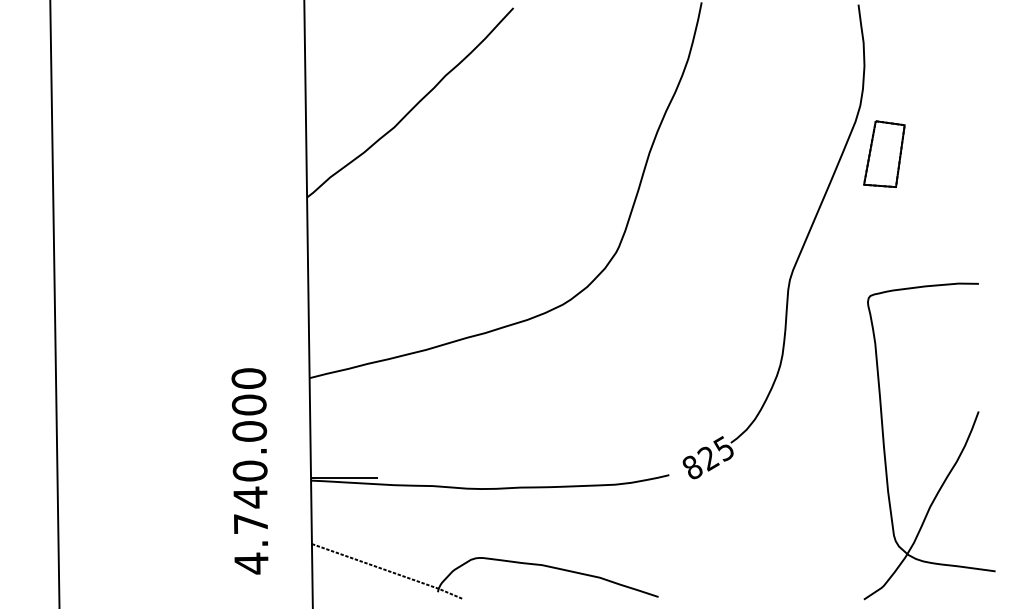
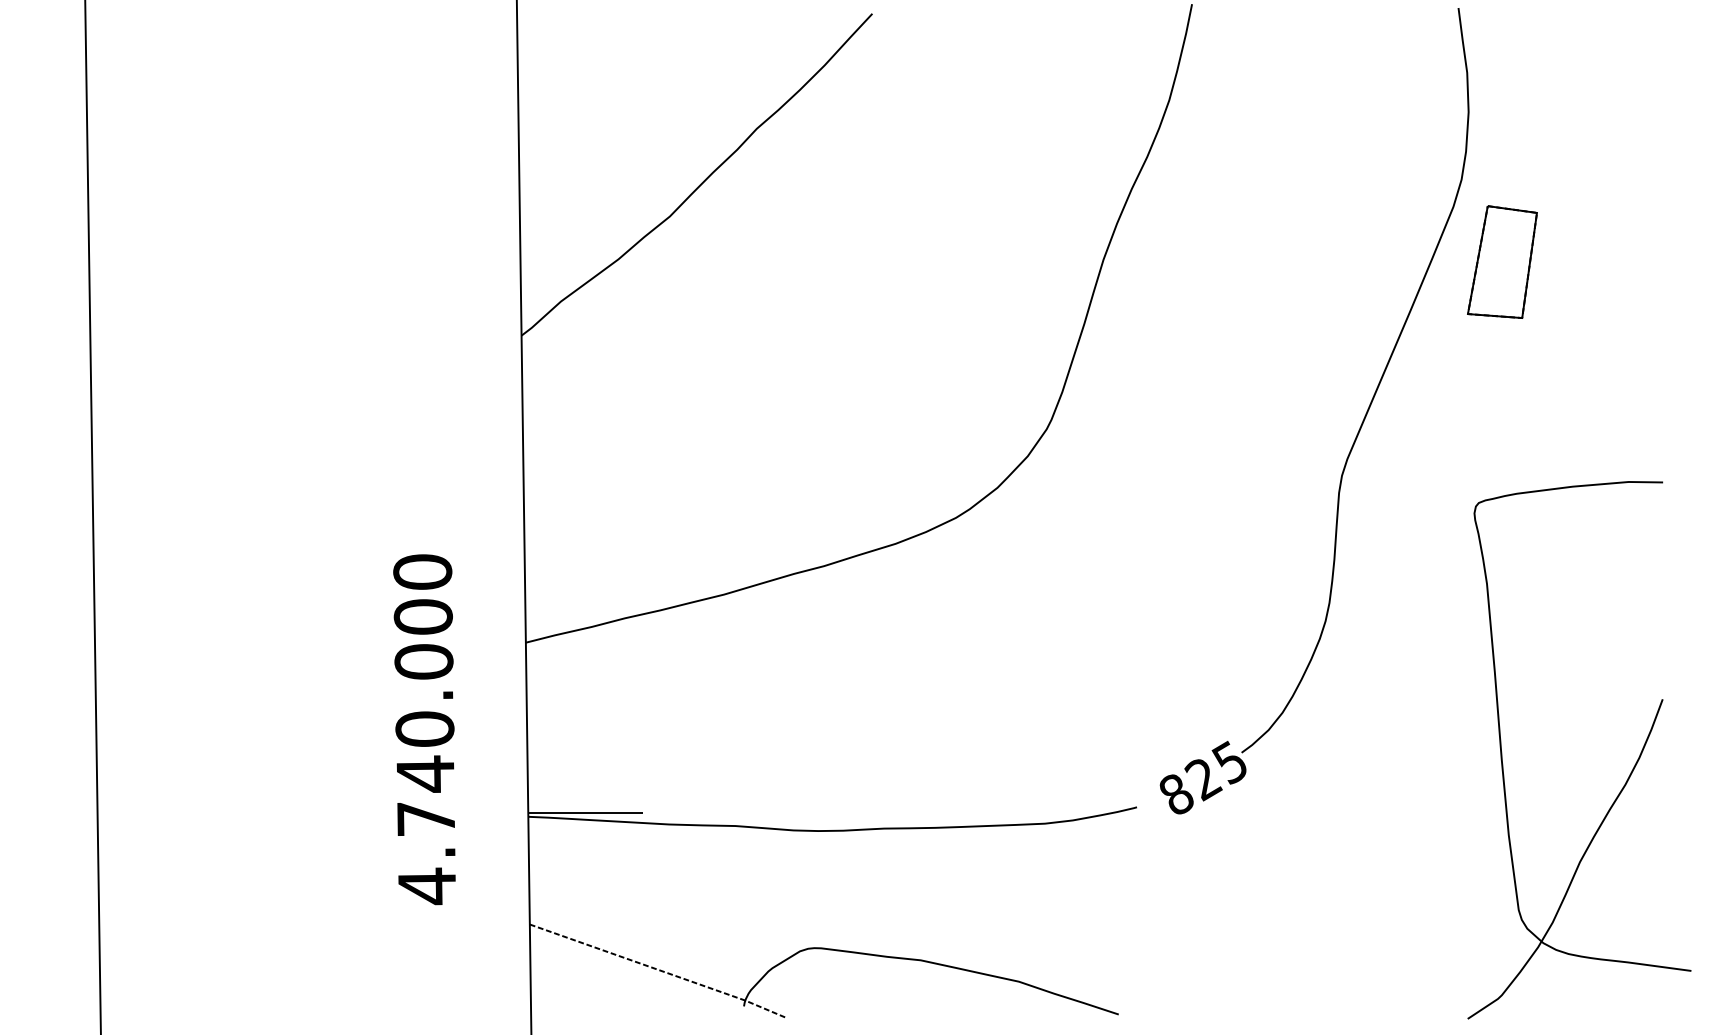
text: (249, 471) -> (423, 729), moved

